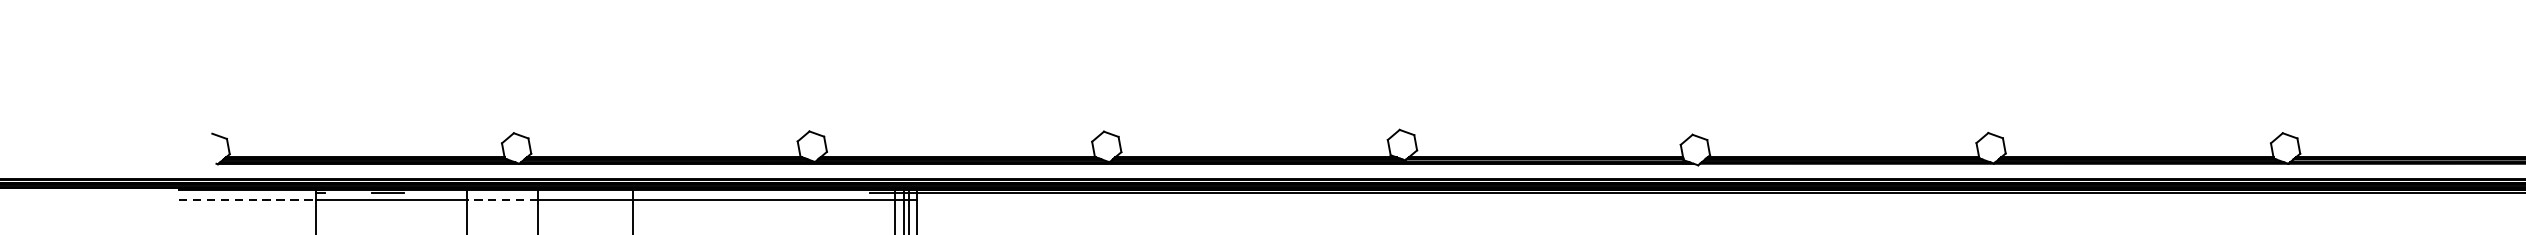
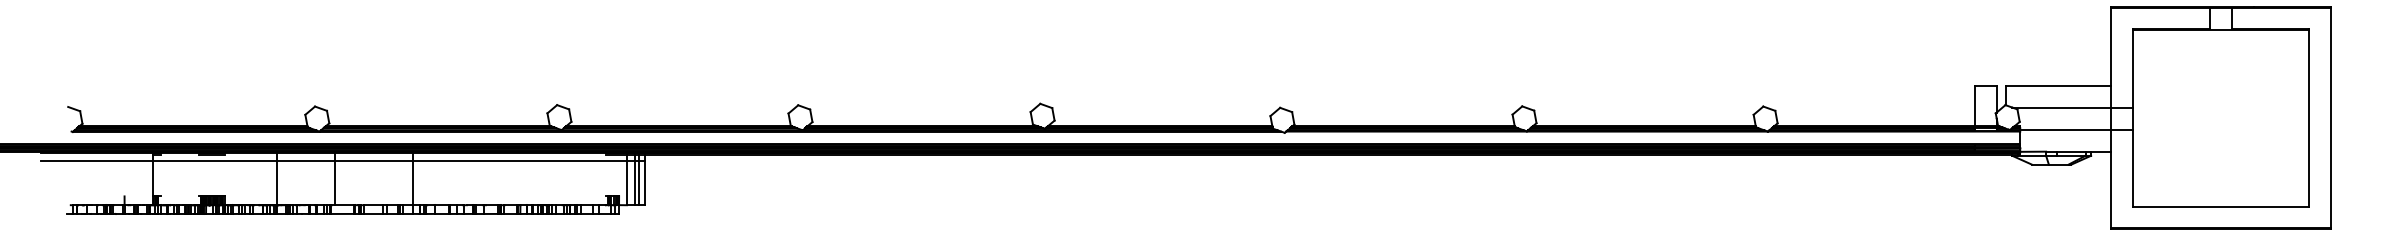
line: (248, 200) -> (97, 161), dashed -> solid
line: (502, 200) -> (305, 161), dashed -> solid

